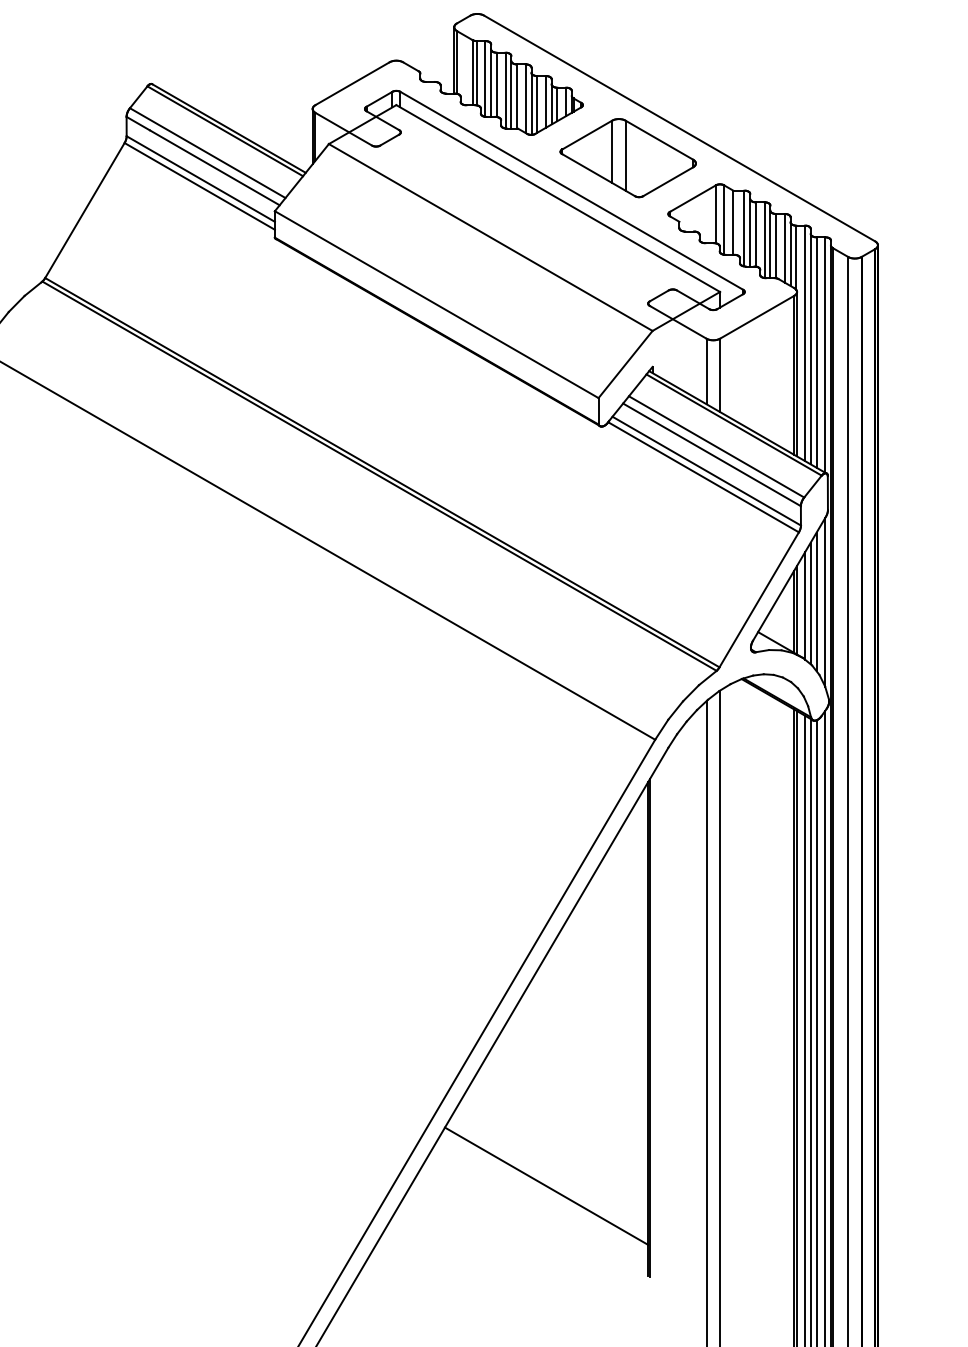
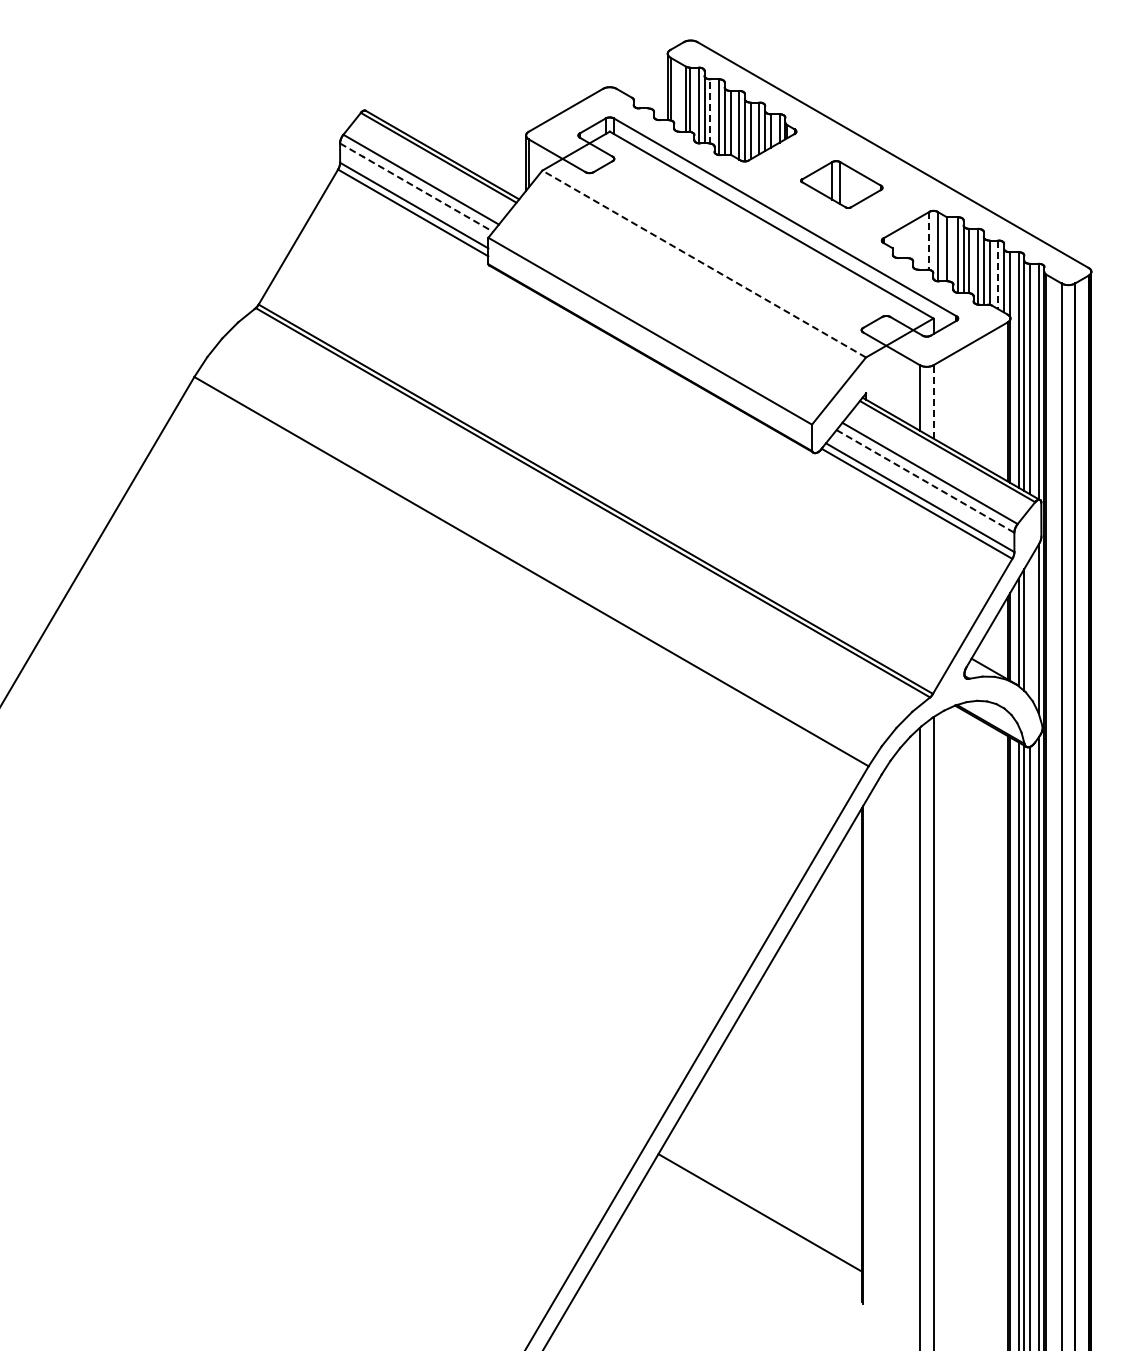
line: (497, 83) -> (710, 110), solid -> dashed
part: (628, 157) -> (841, 184), size x0.6
line: (204, 160) -> (417, 187), solid -> dashed
line: (716, 214) -> (929, 241), solid -> dashed
line: (491, 237) -> (704, 264), solid -> dashed
line: (785, 248) -> (998, 275), solid -> dashed
line: (720, 374) -> (933, 401), solid -> dashed
line: (712, 454) -> (925, 481), solid -> dashed
line: (816, 601) -> (1029, 628), removed

